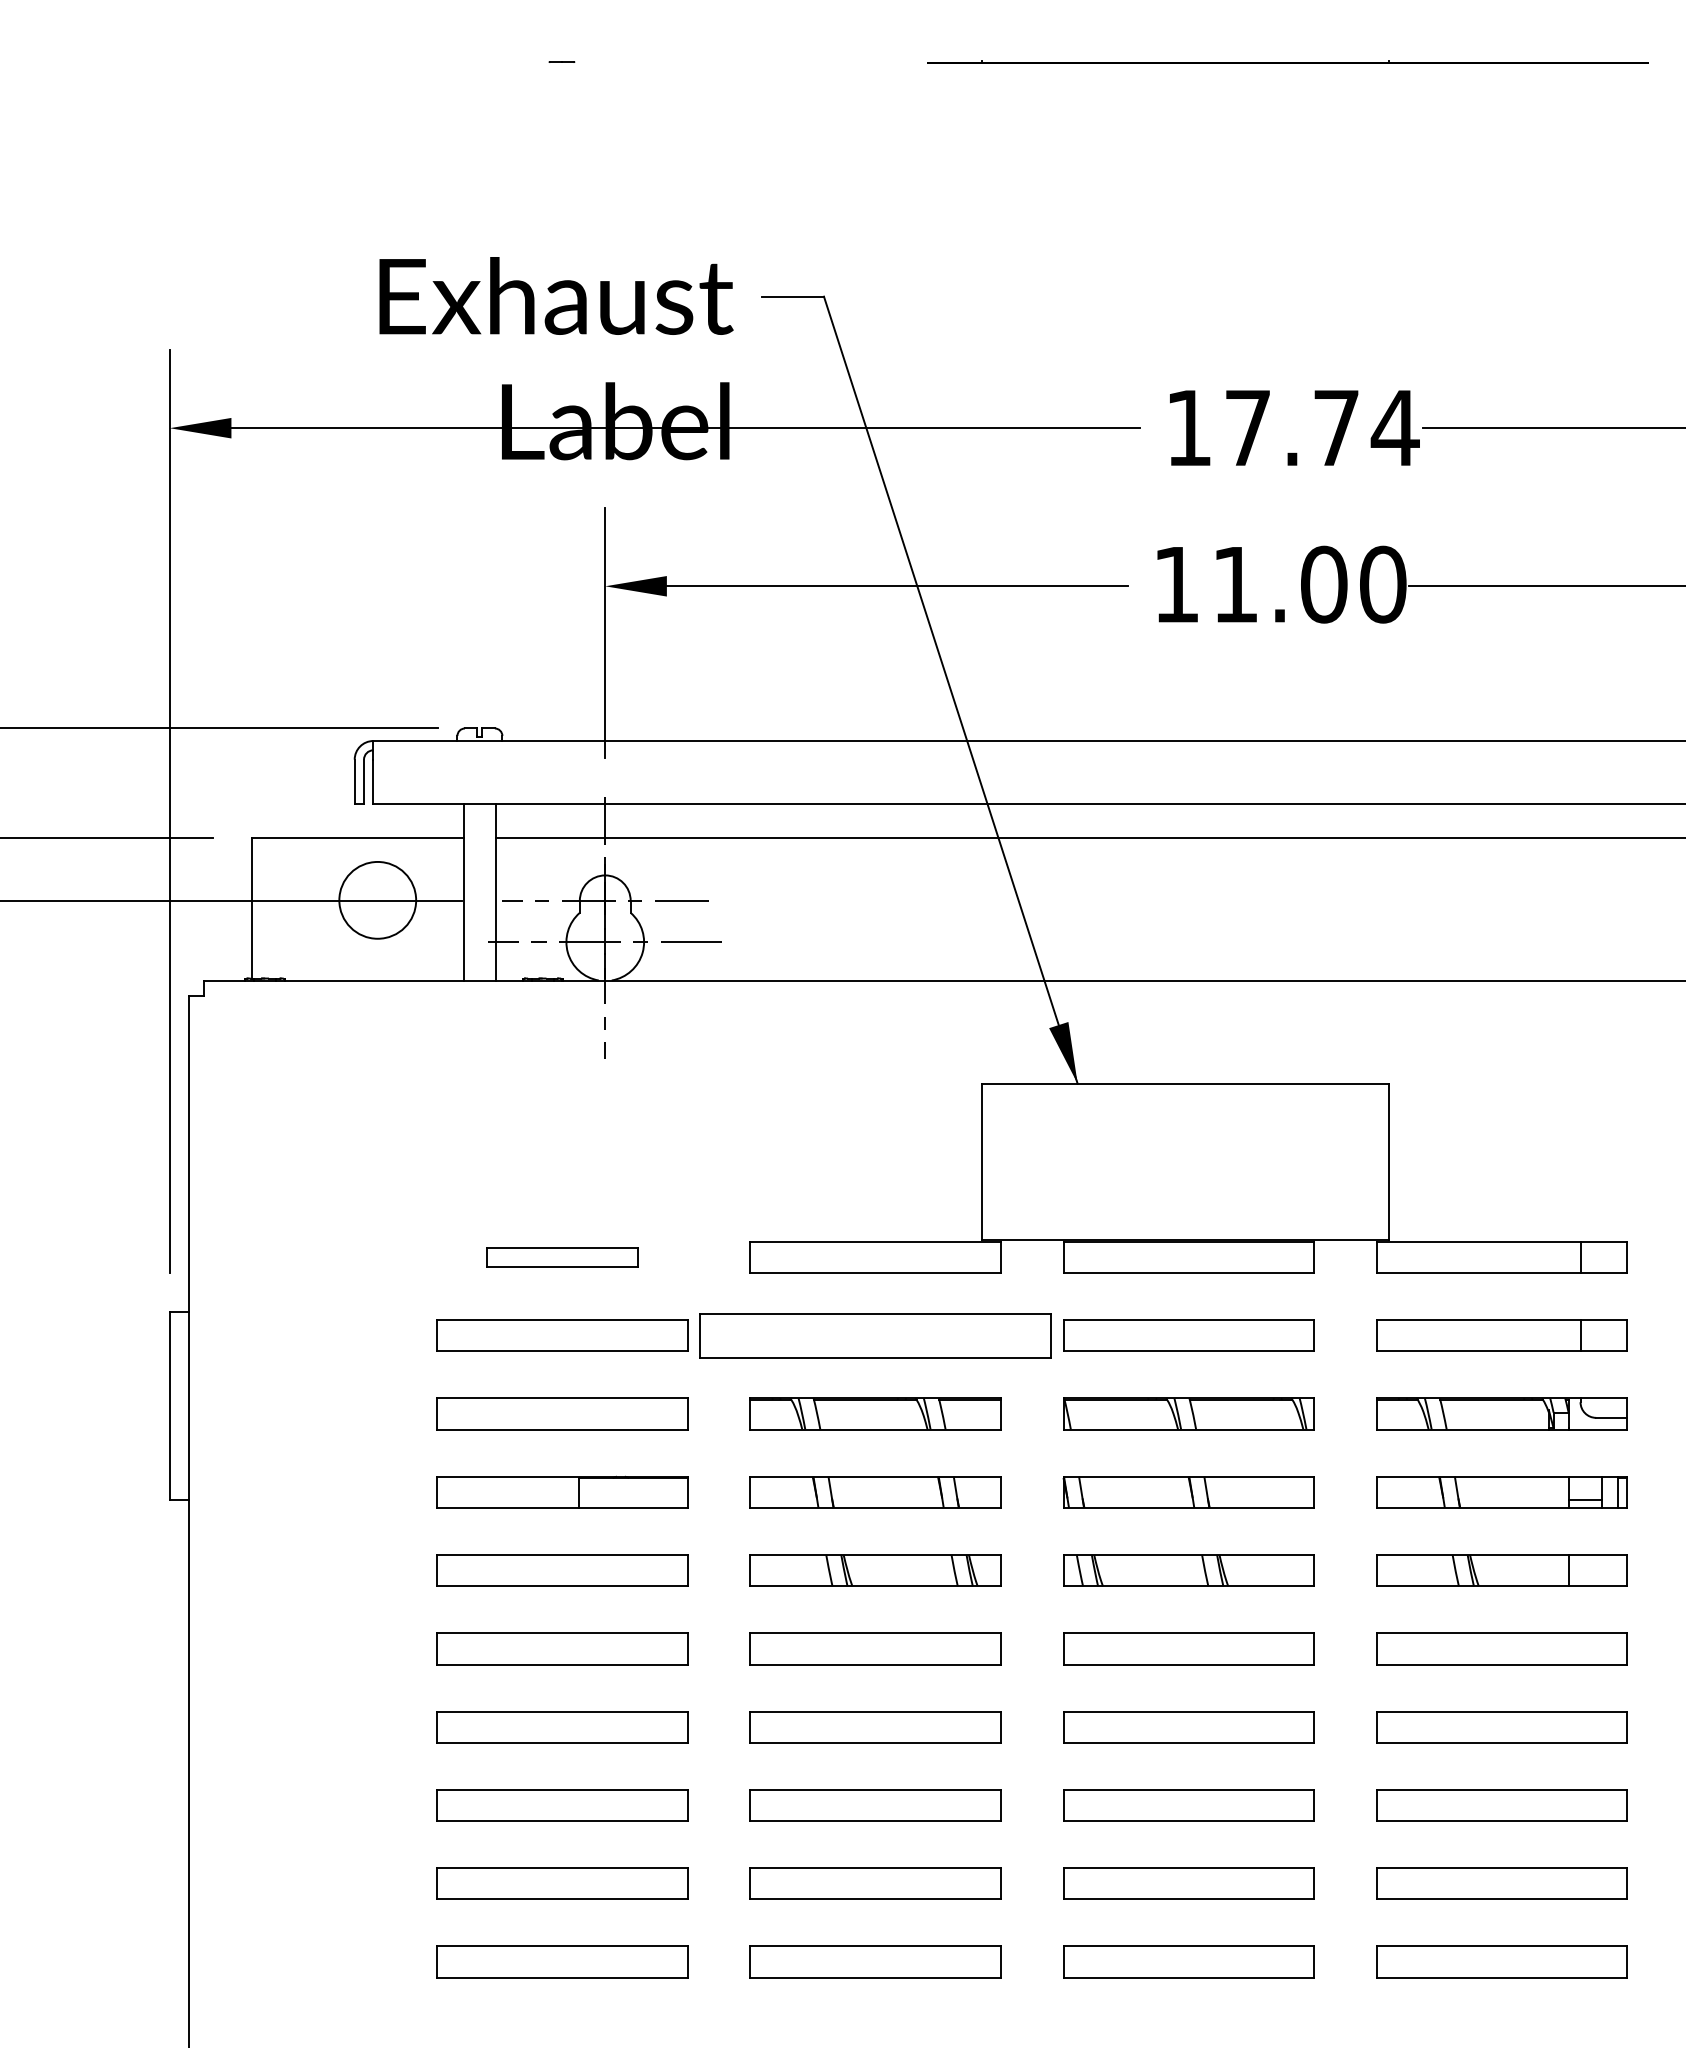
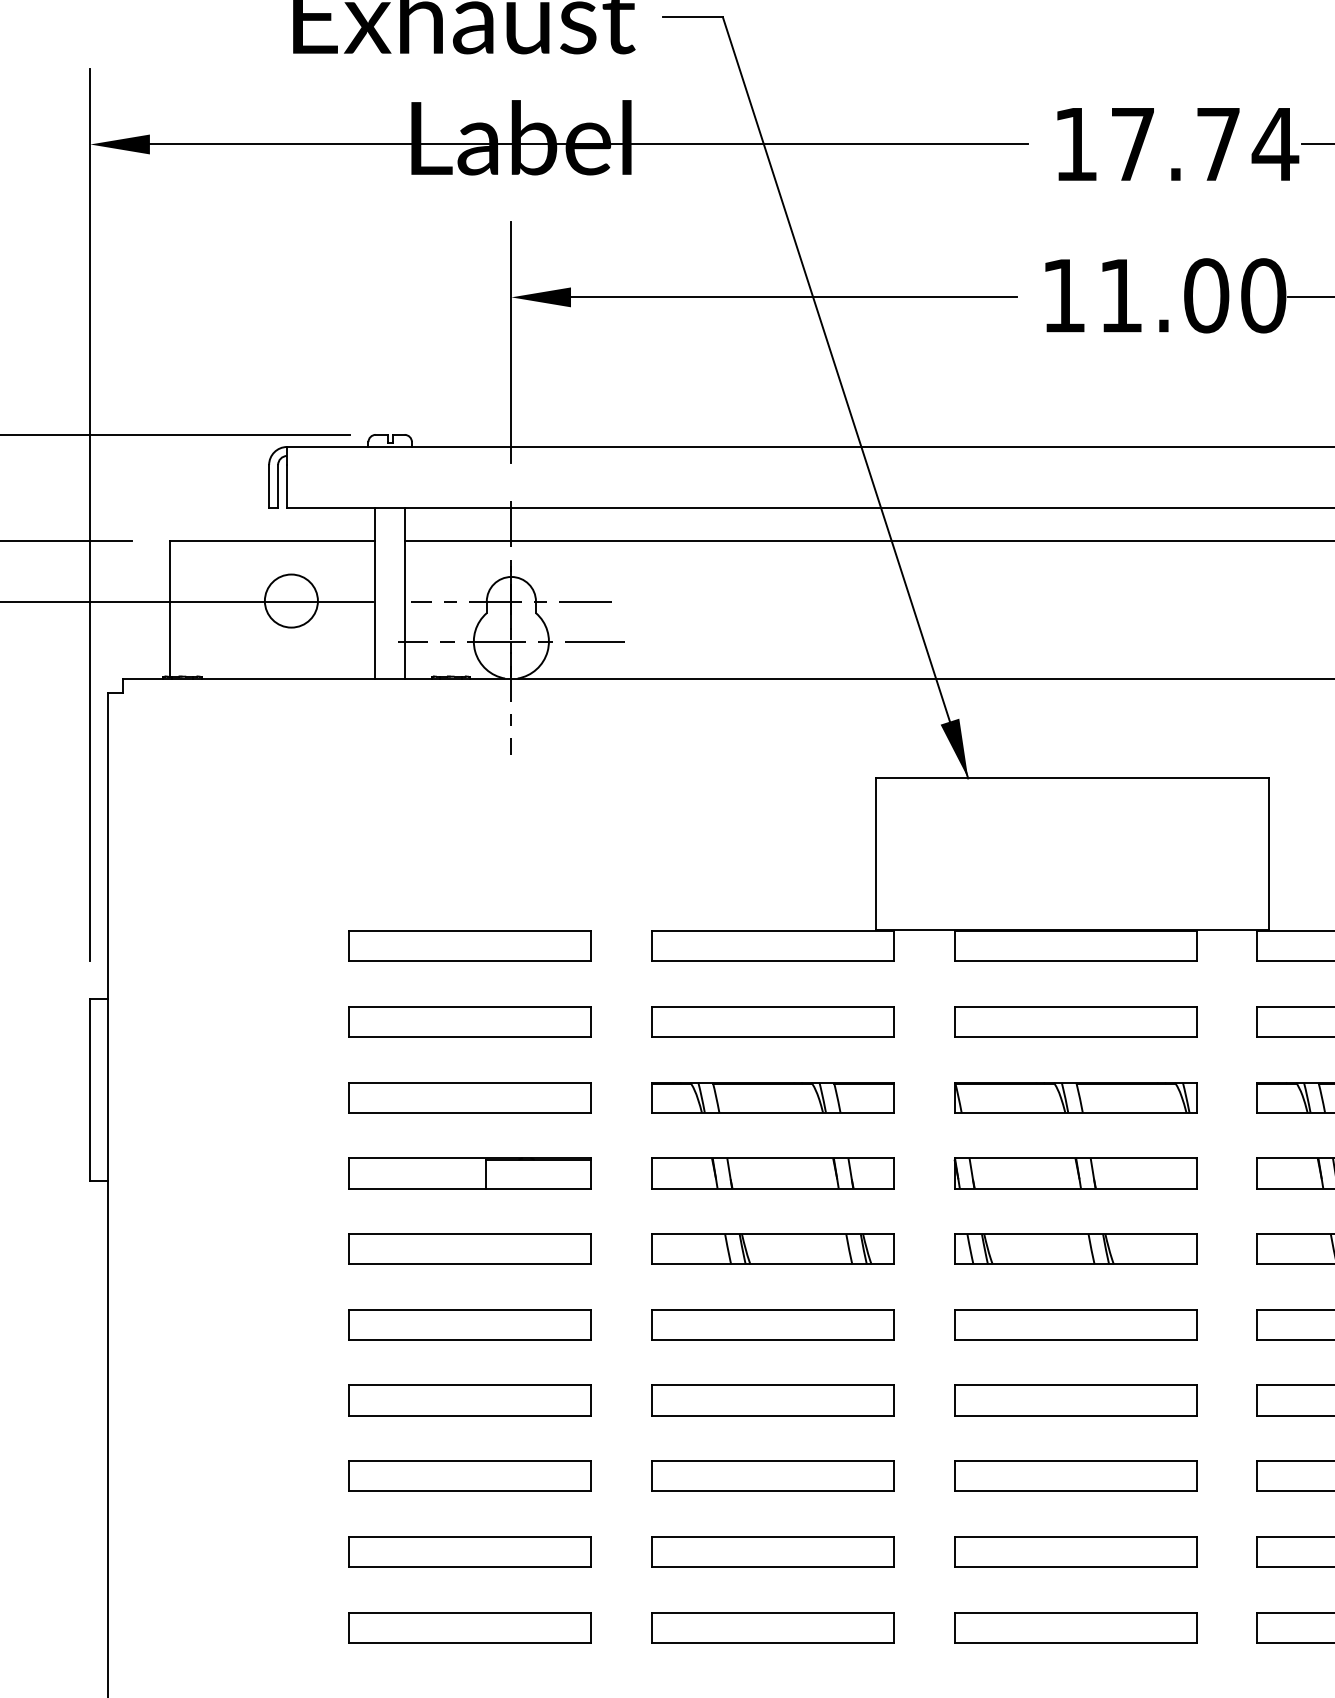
circle: (377, 899) -> (291, 600), size x0.71
part: (562, 1257) -> (470, 946), size x1.67
part: (875, 1335) -> (772, 1021), size x0.71

